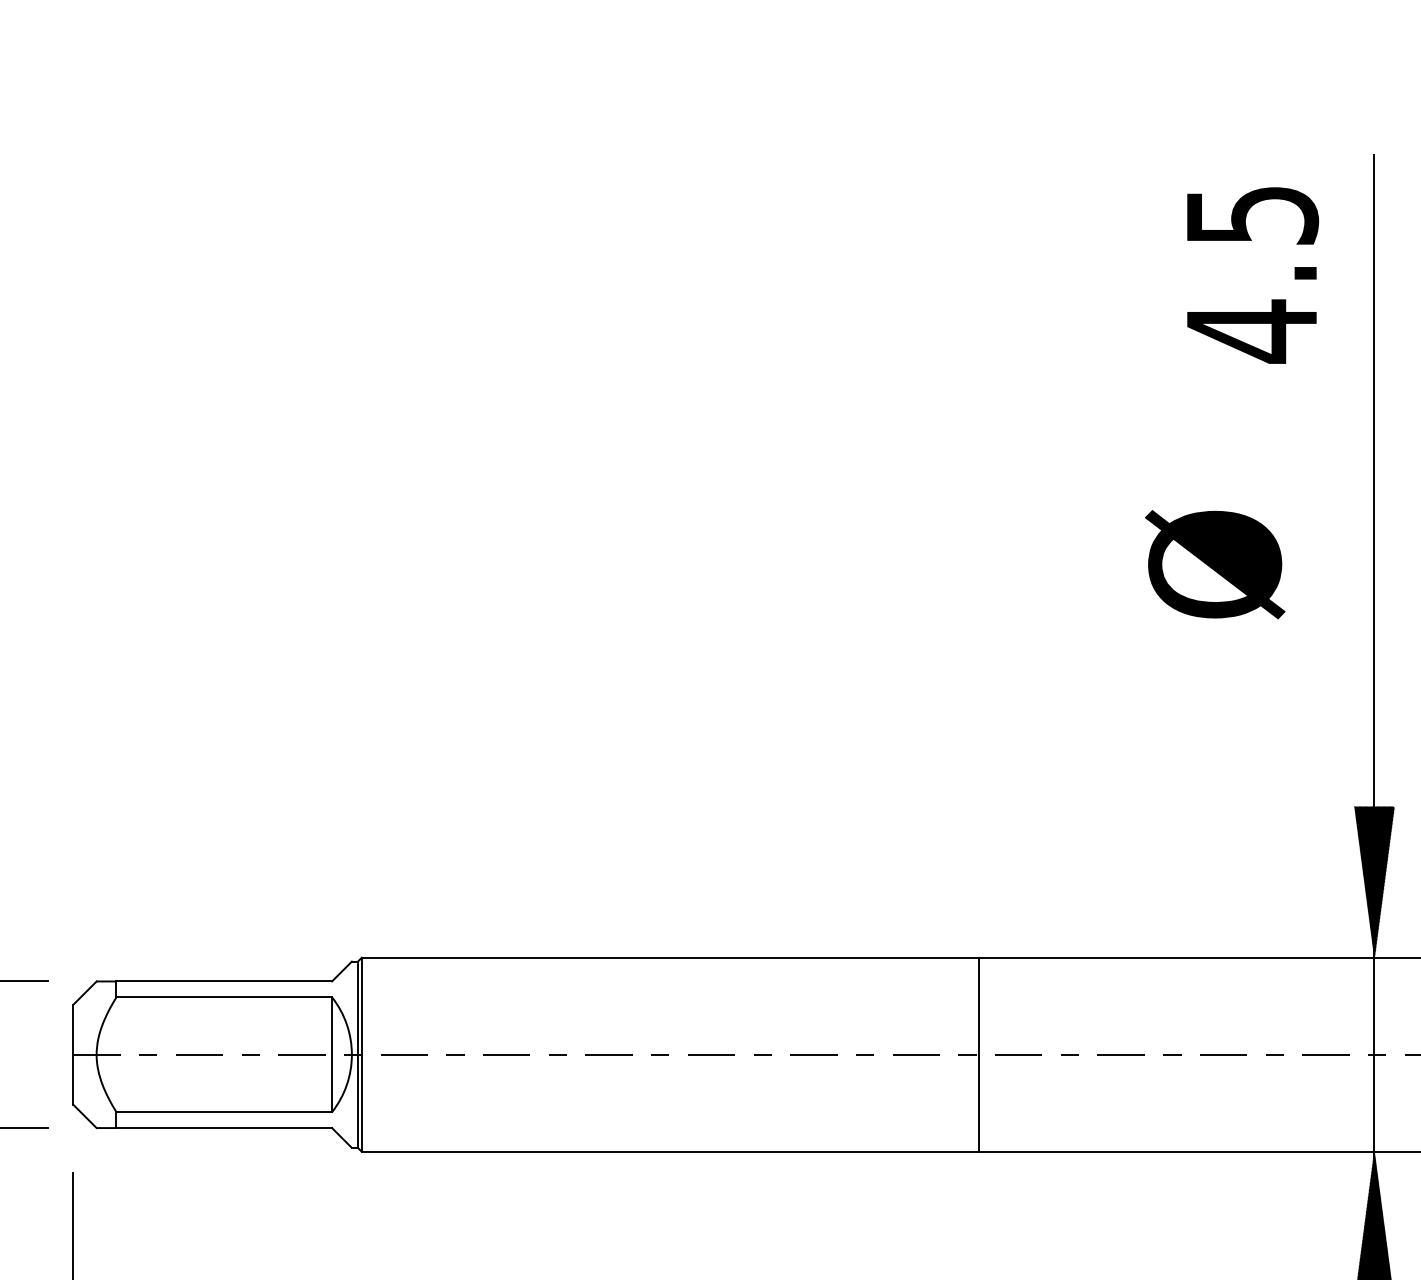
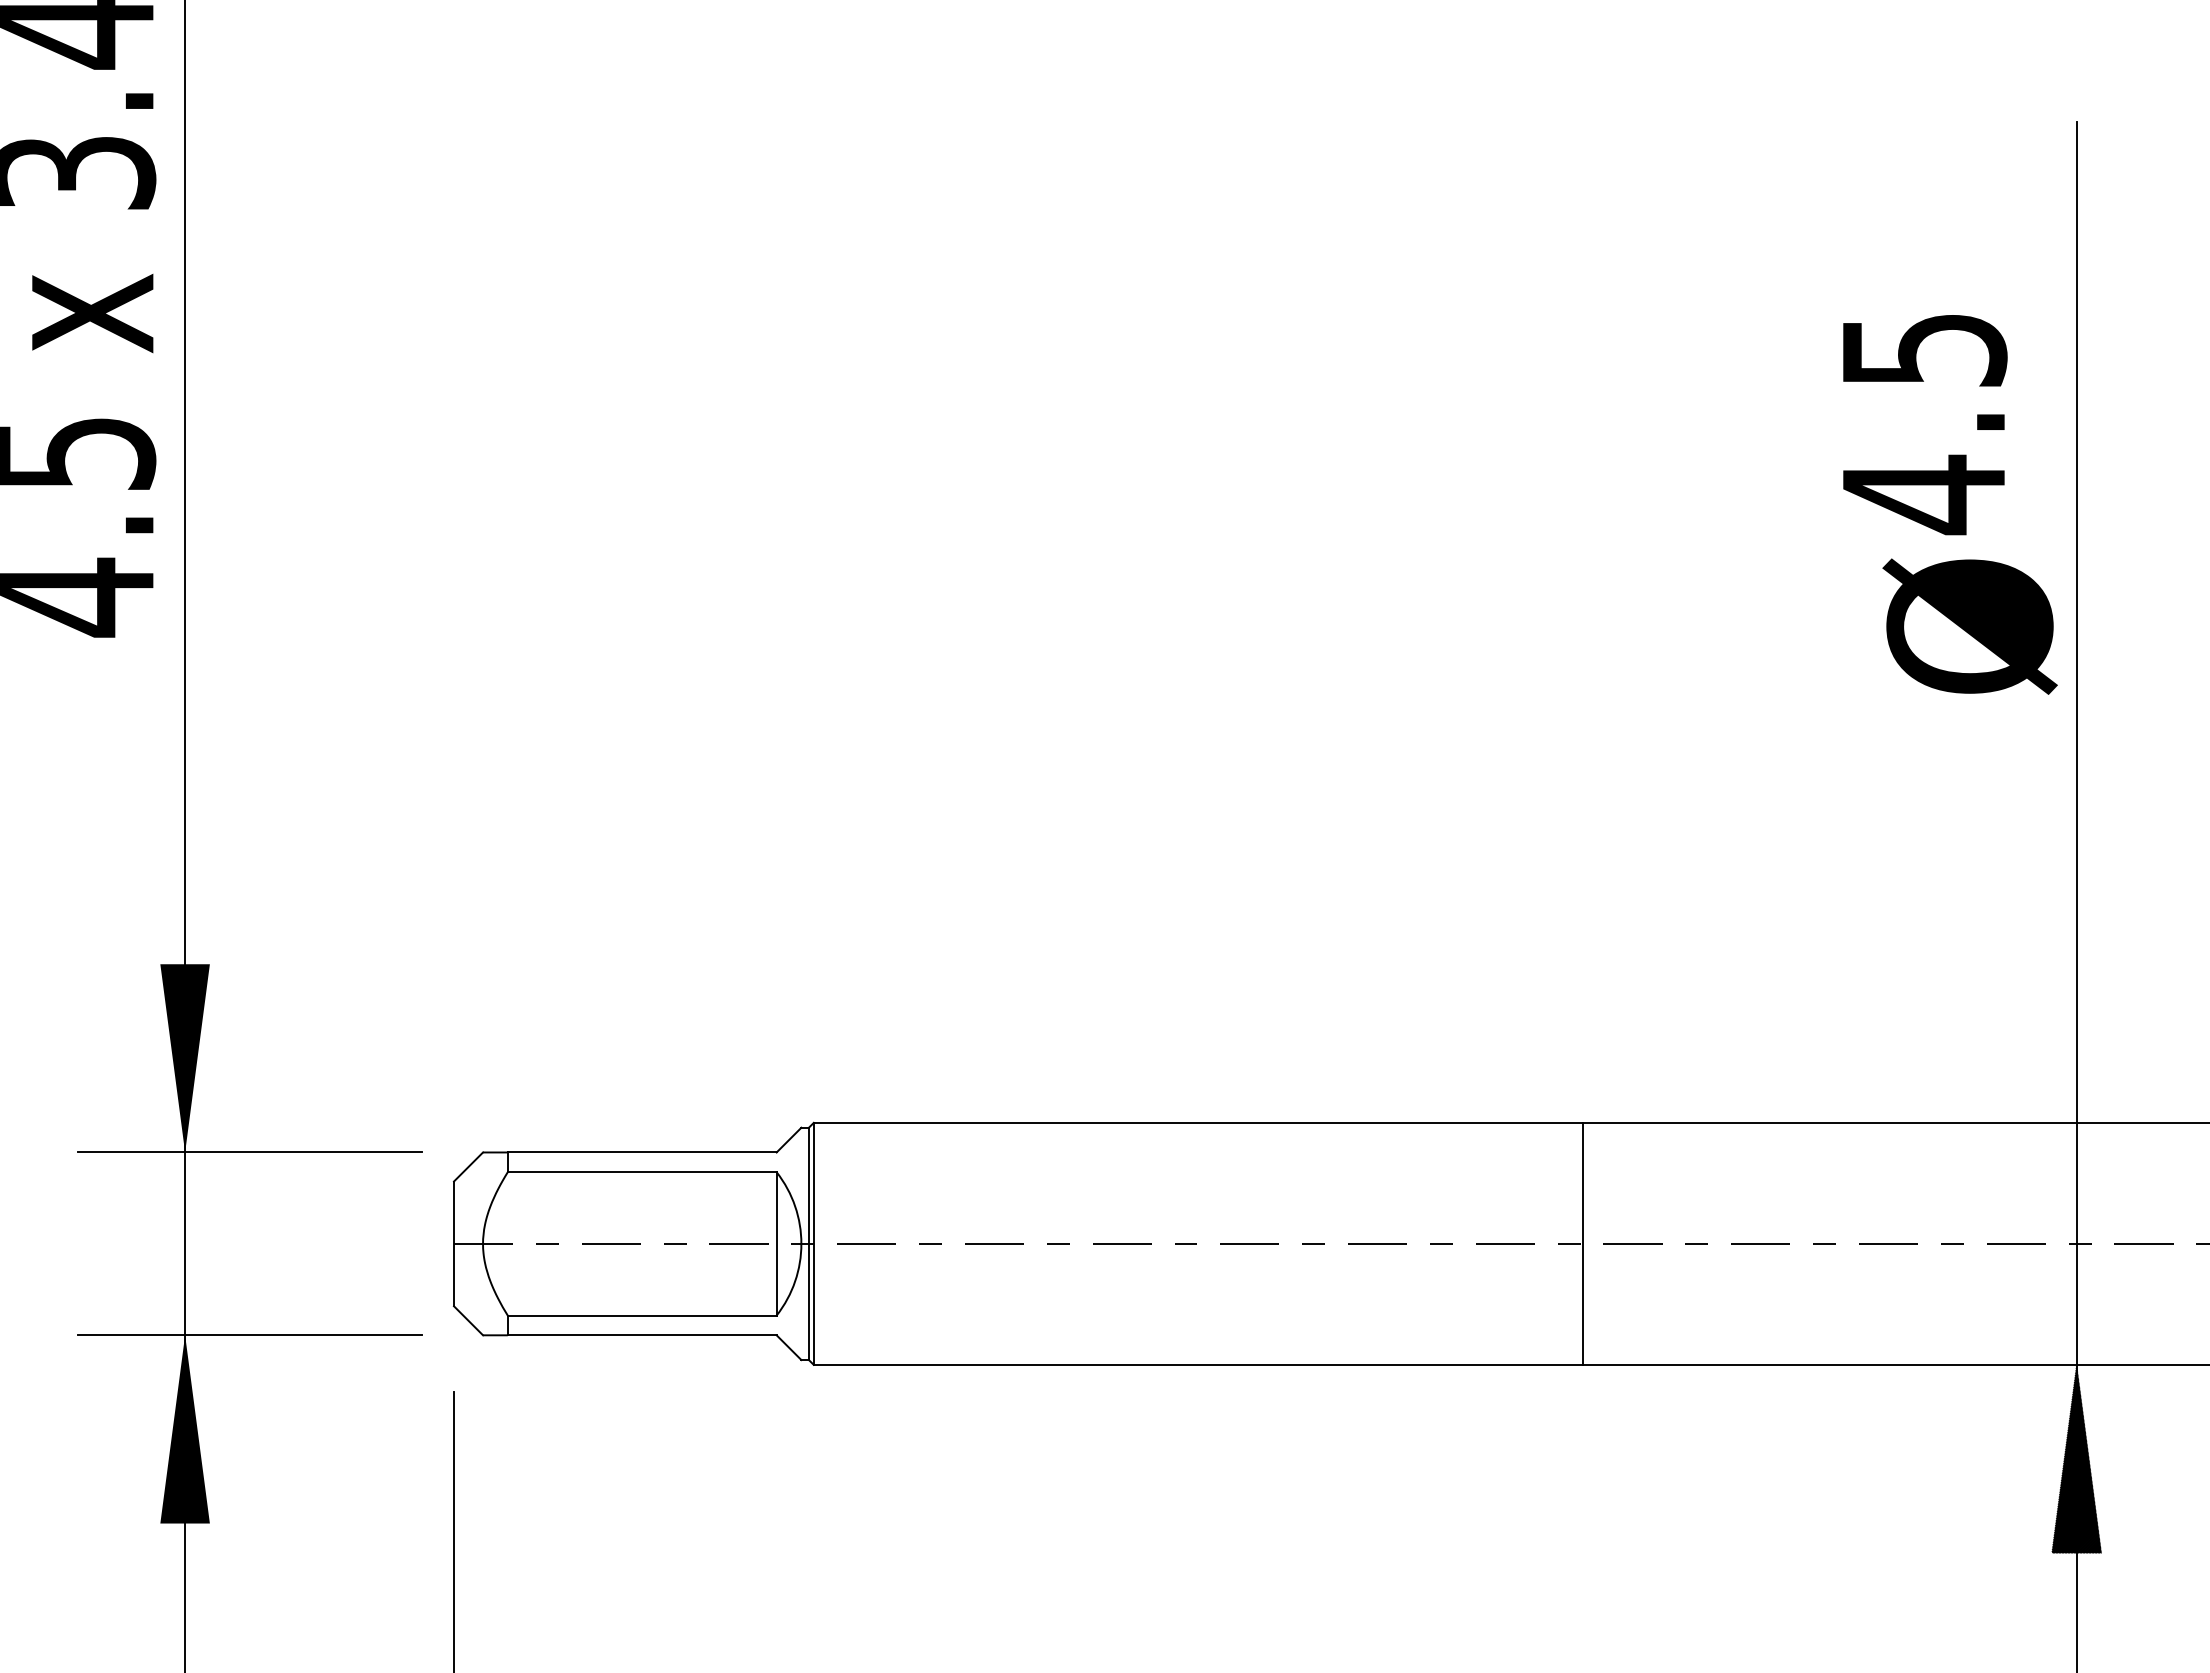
text: (1253, 275) -> (1925, 425), moved
text: (1214, 564) -> (1969, 626), moved
hatch: (1374, 881) -> (2076, 1027), removed

